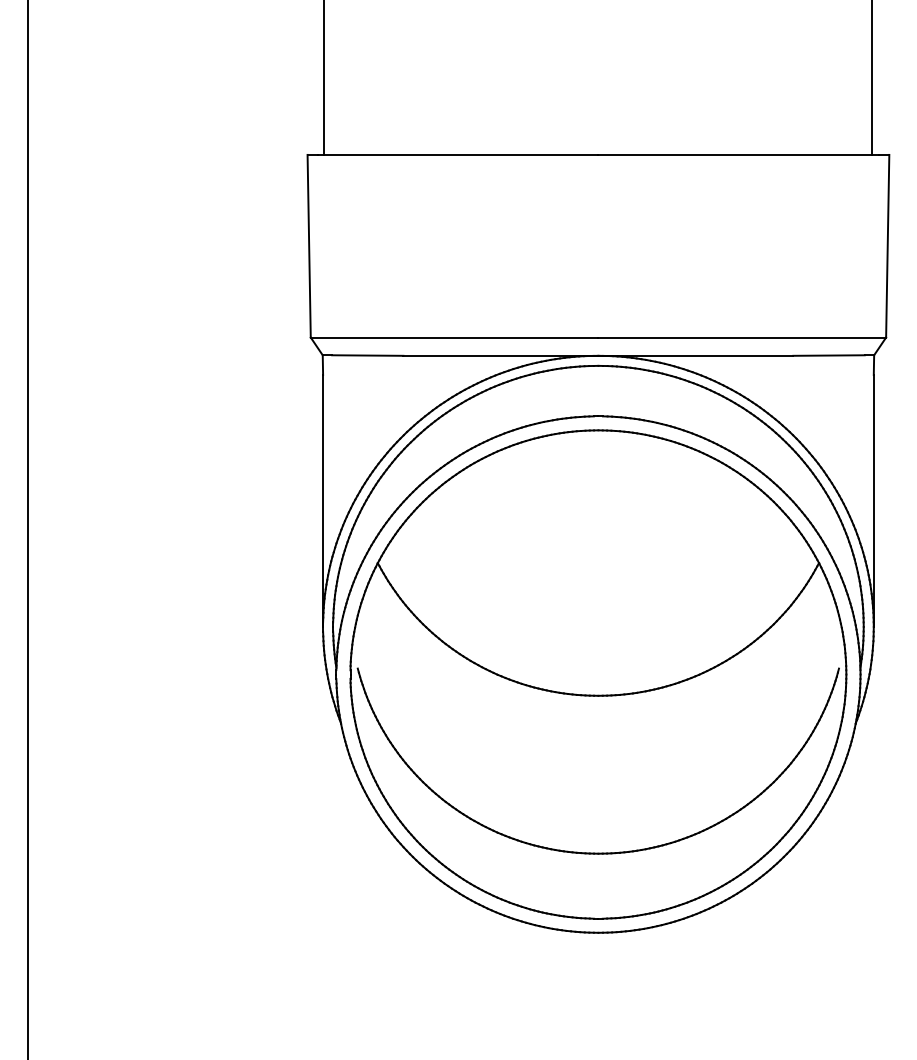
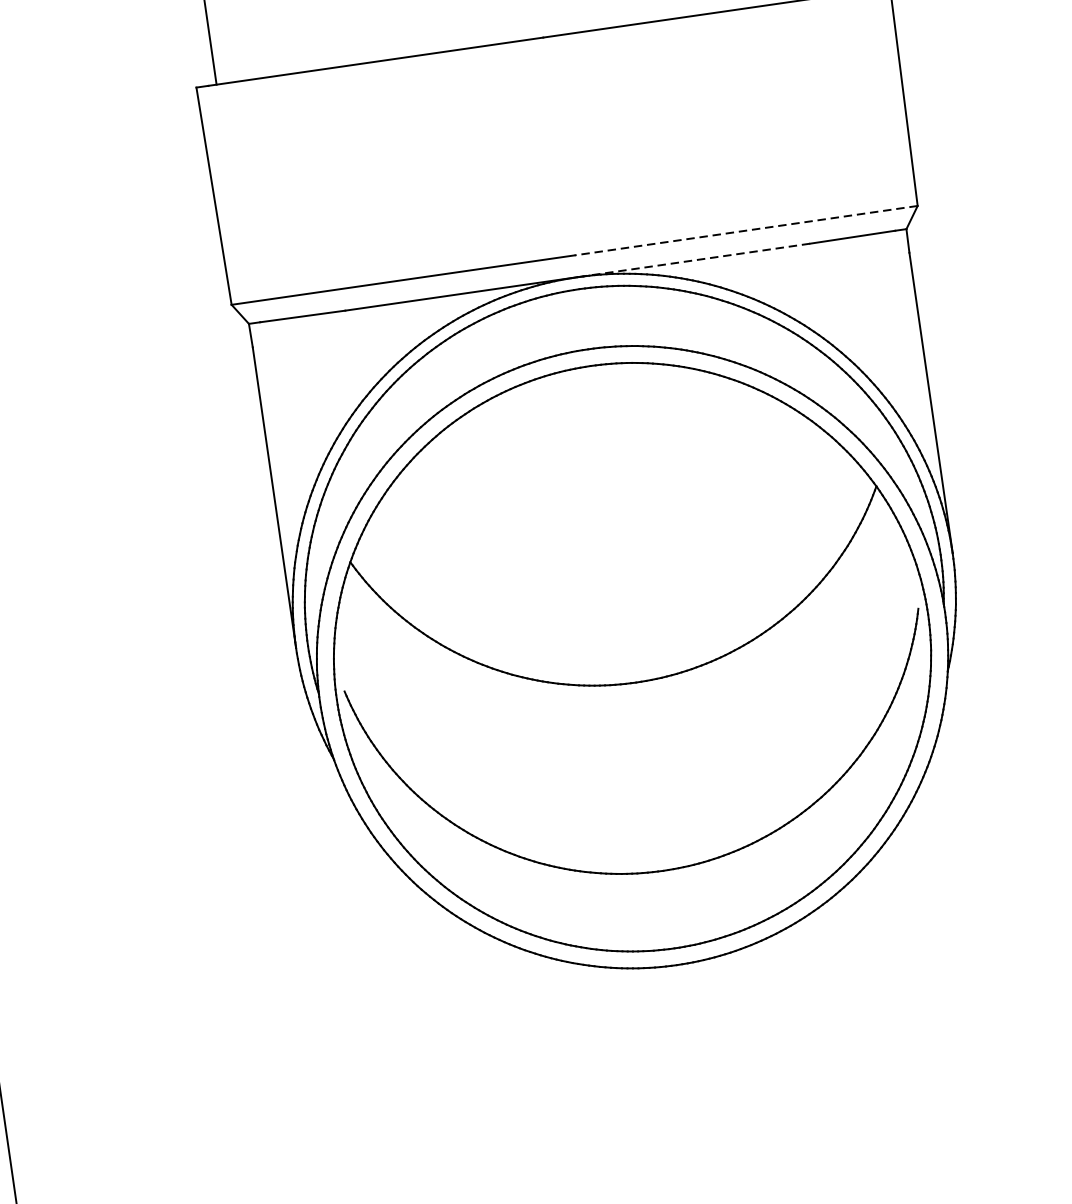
line: (742, 337) -> (746, 230), solid -> dashed
line: (695, 355) -> (693, 260), solid -> dashed

